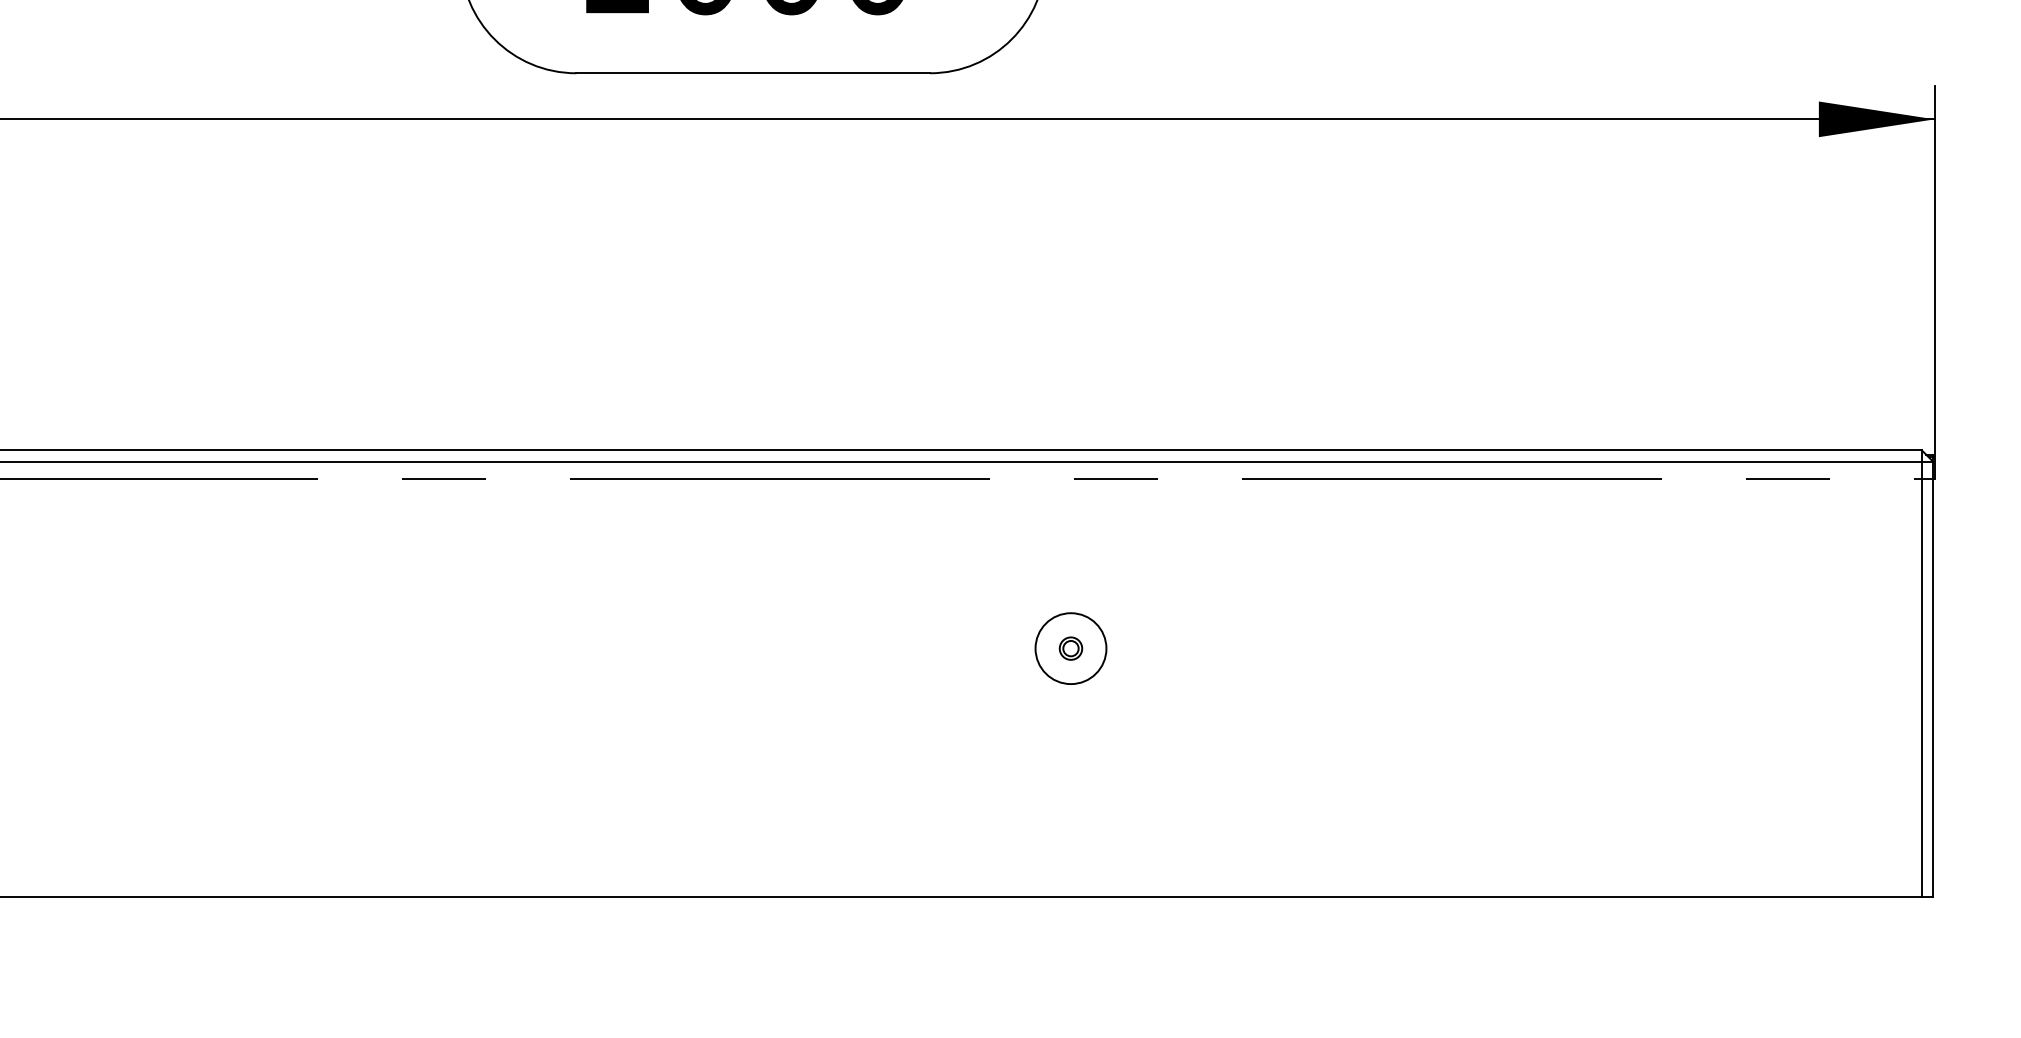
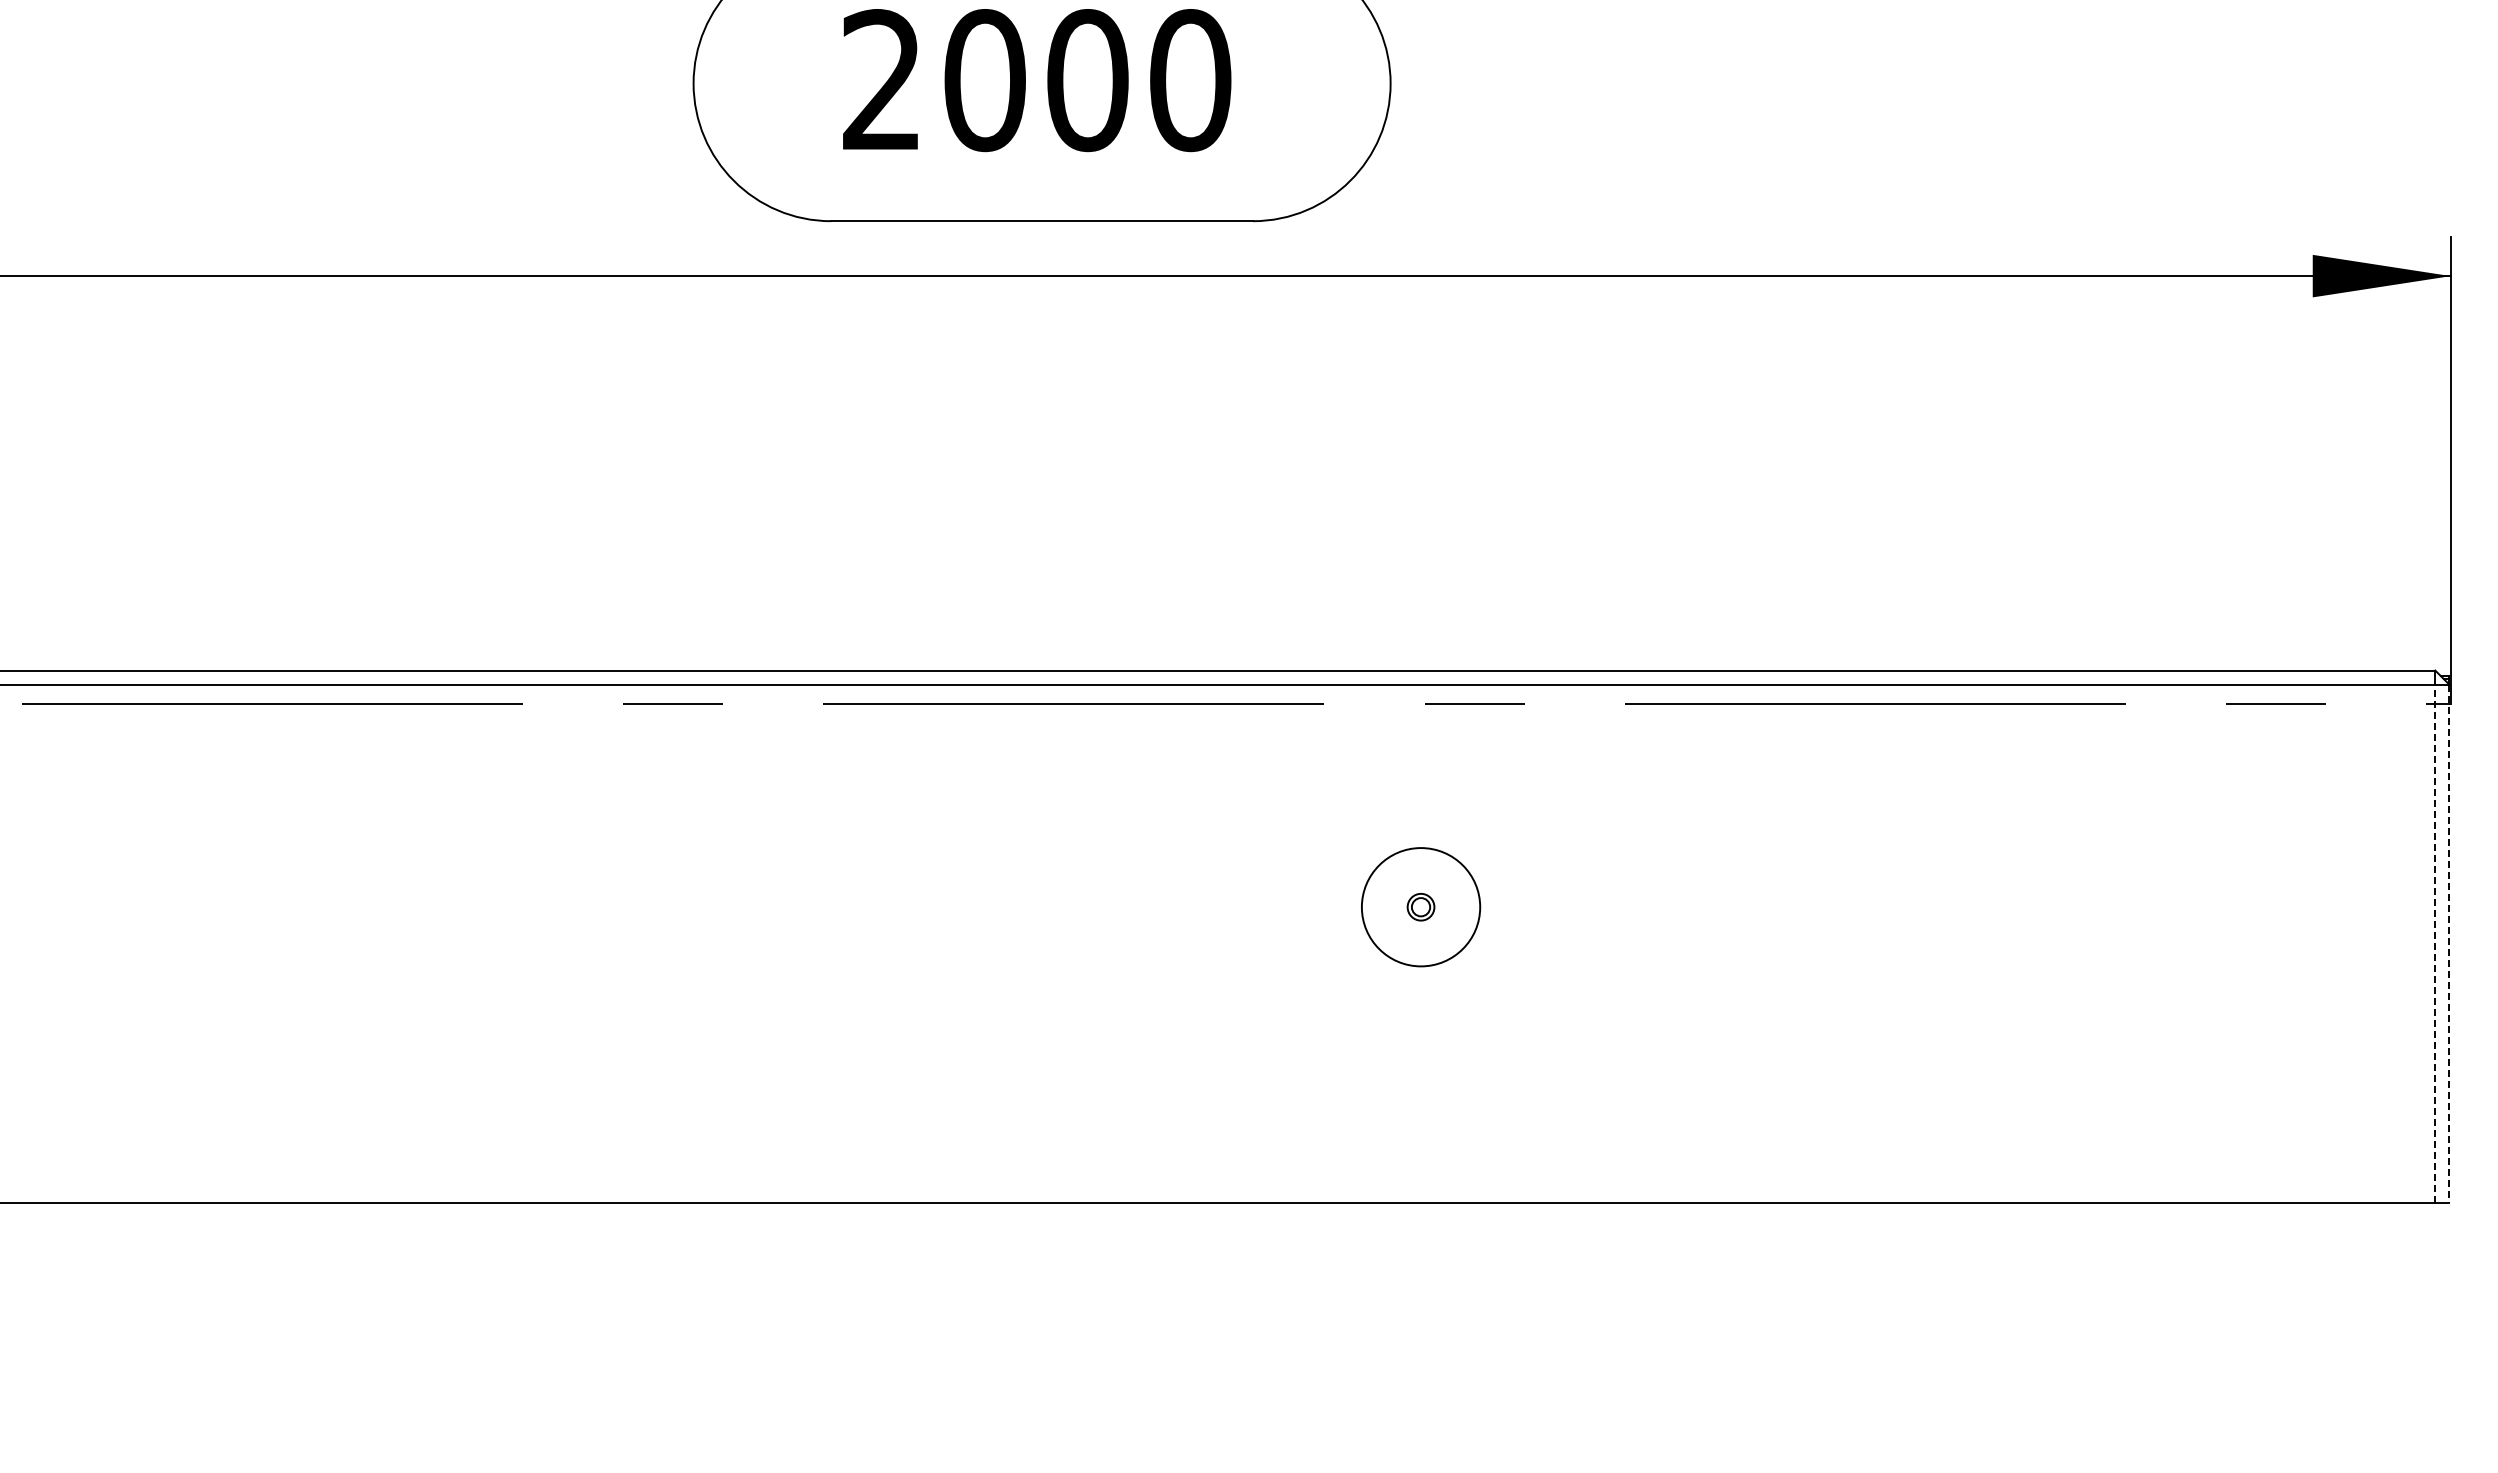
circle: (1070, 648) -> (1420, 906), size x1.4
line: (1921, 679) -> (2435, 943), solid -> dashed
line: (1933, 679) -> (2449, 944), solid -> dashed

